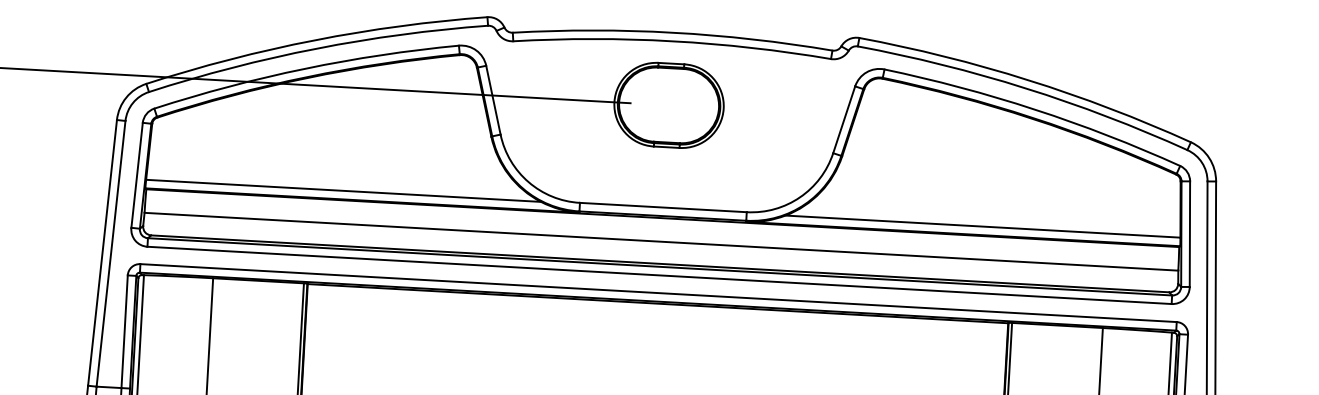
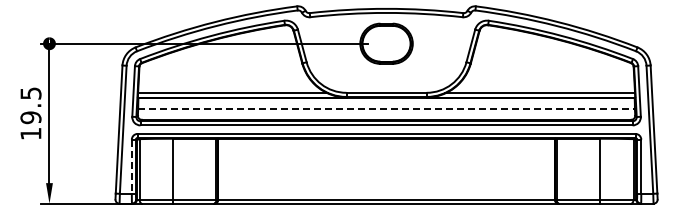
line: (663, 242) -> (387, 109), solid -> dashed
line: (123, 333) -> (131, 167), solid -> dashed

